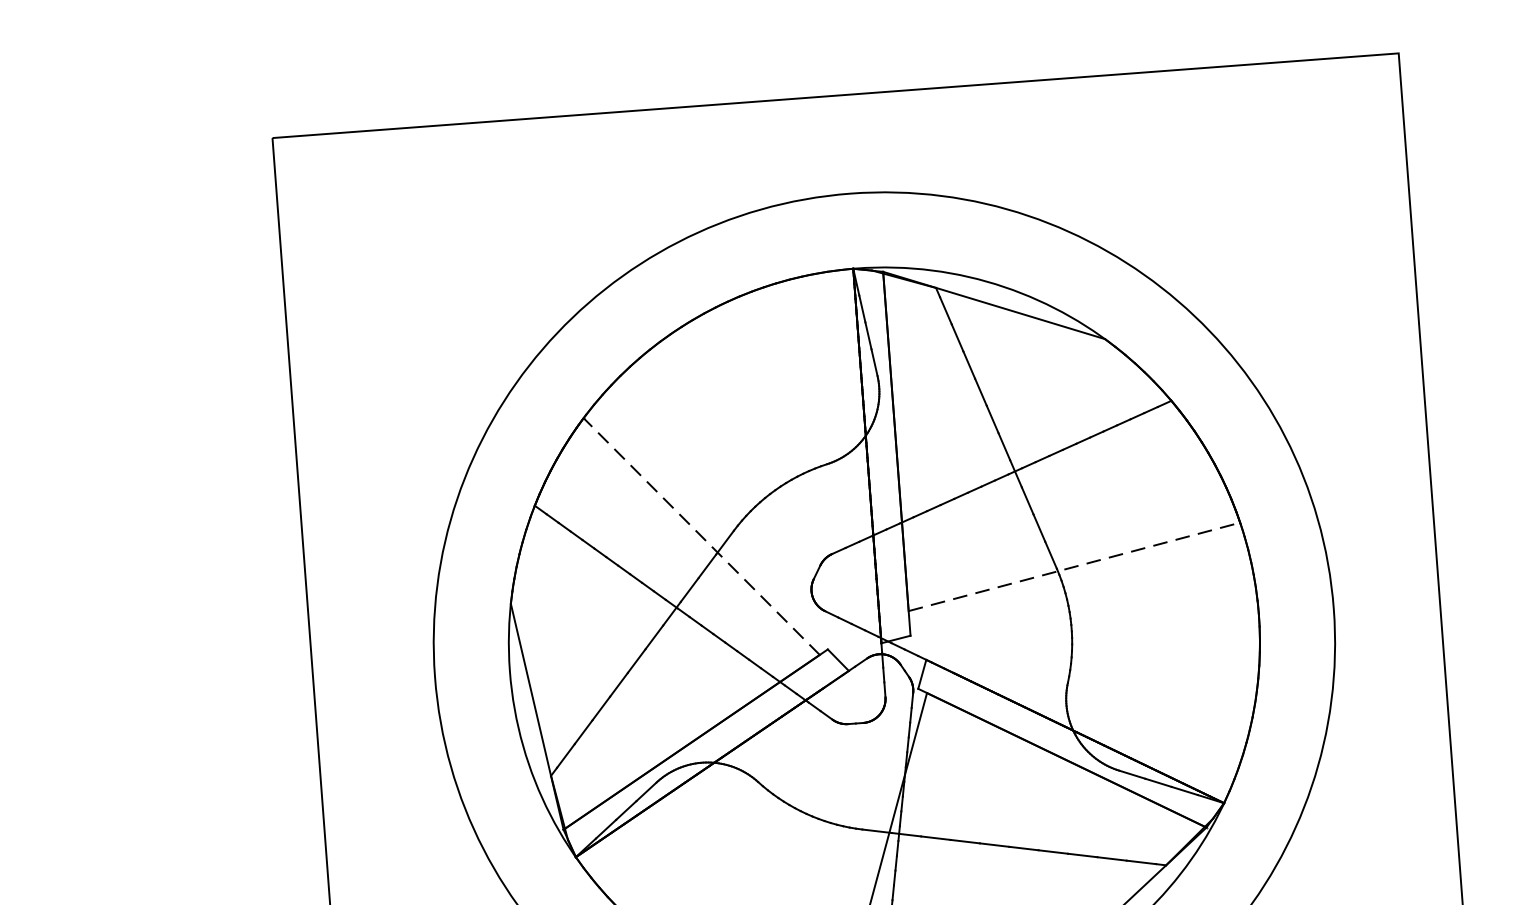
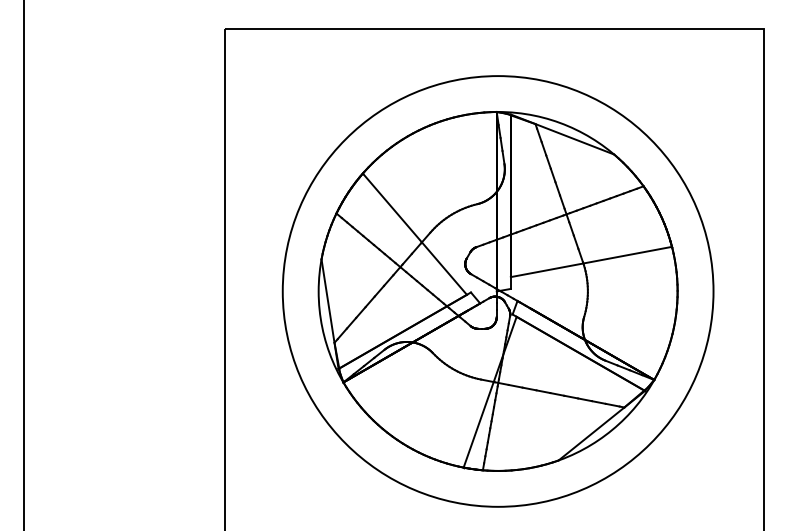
line: (700, 537) -> (414, 234), dashed -> solid
line: (1074, 565) -> (591, 261), dashed -> solid

